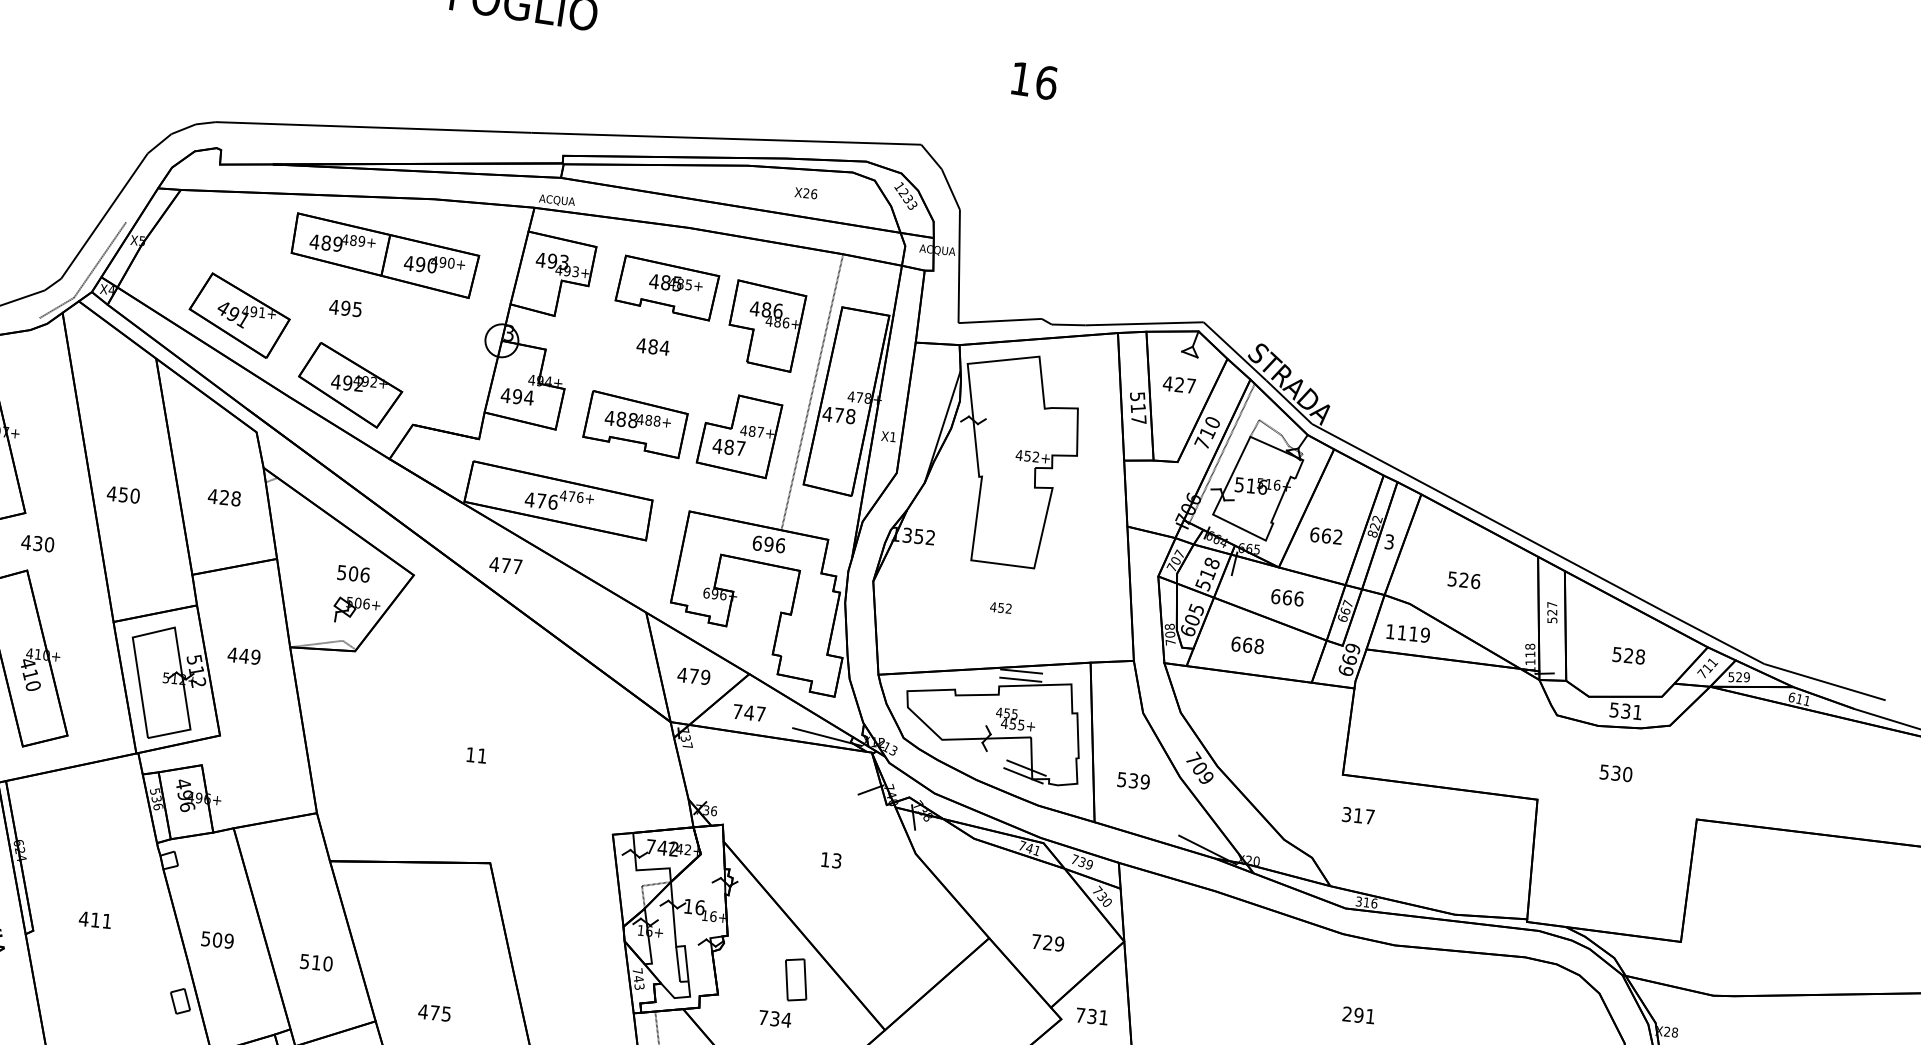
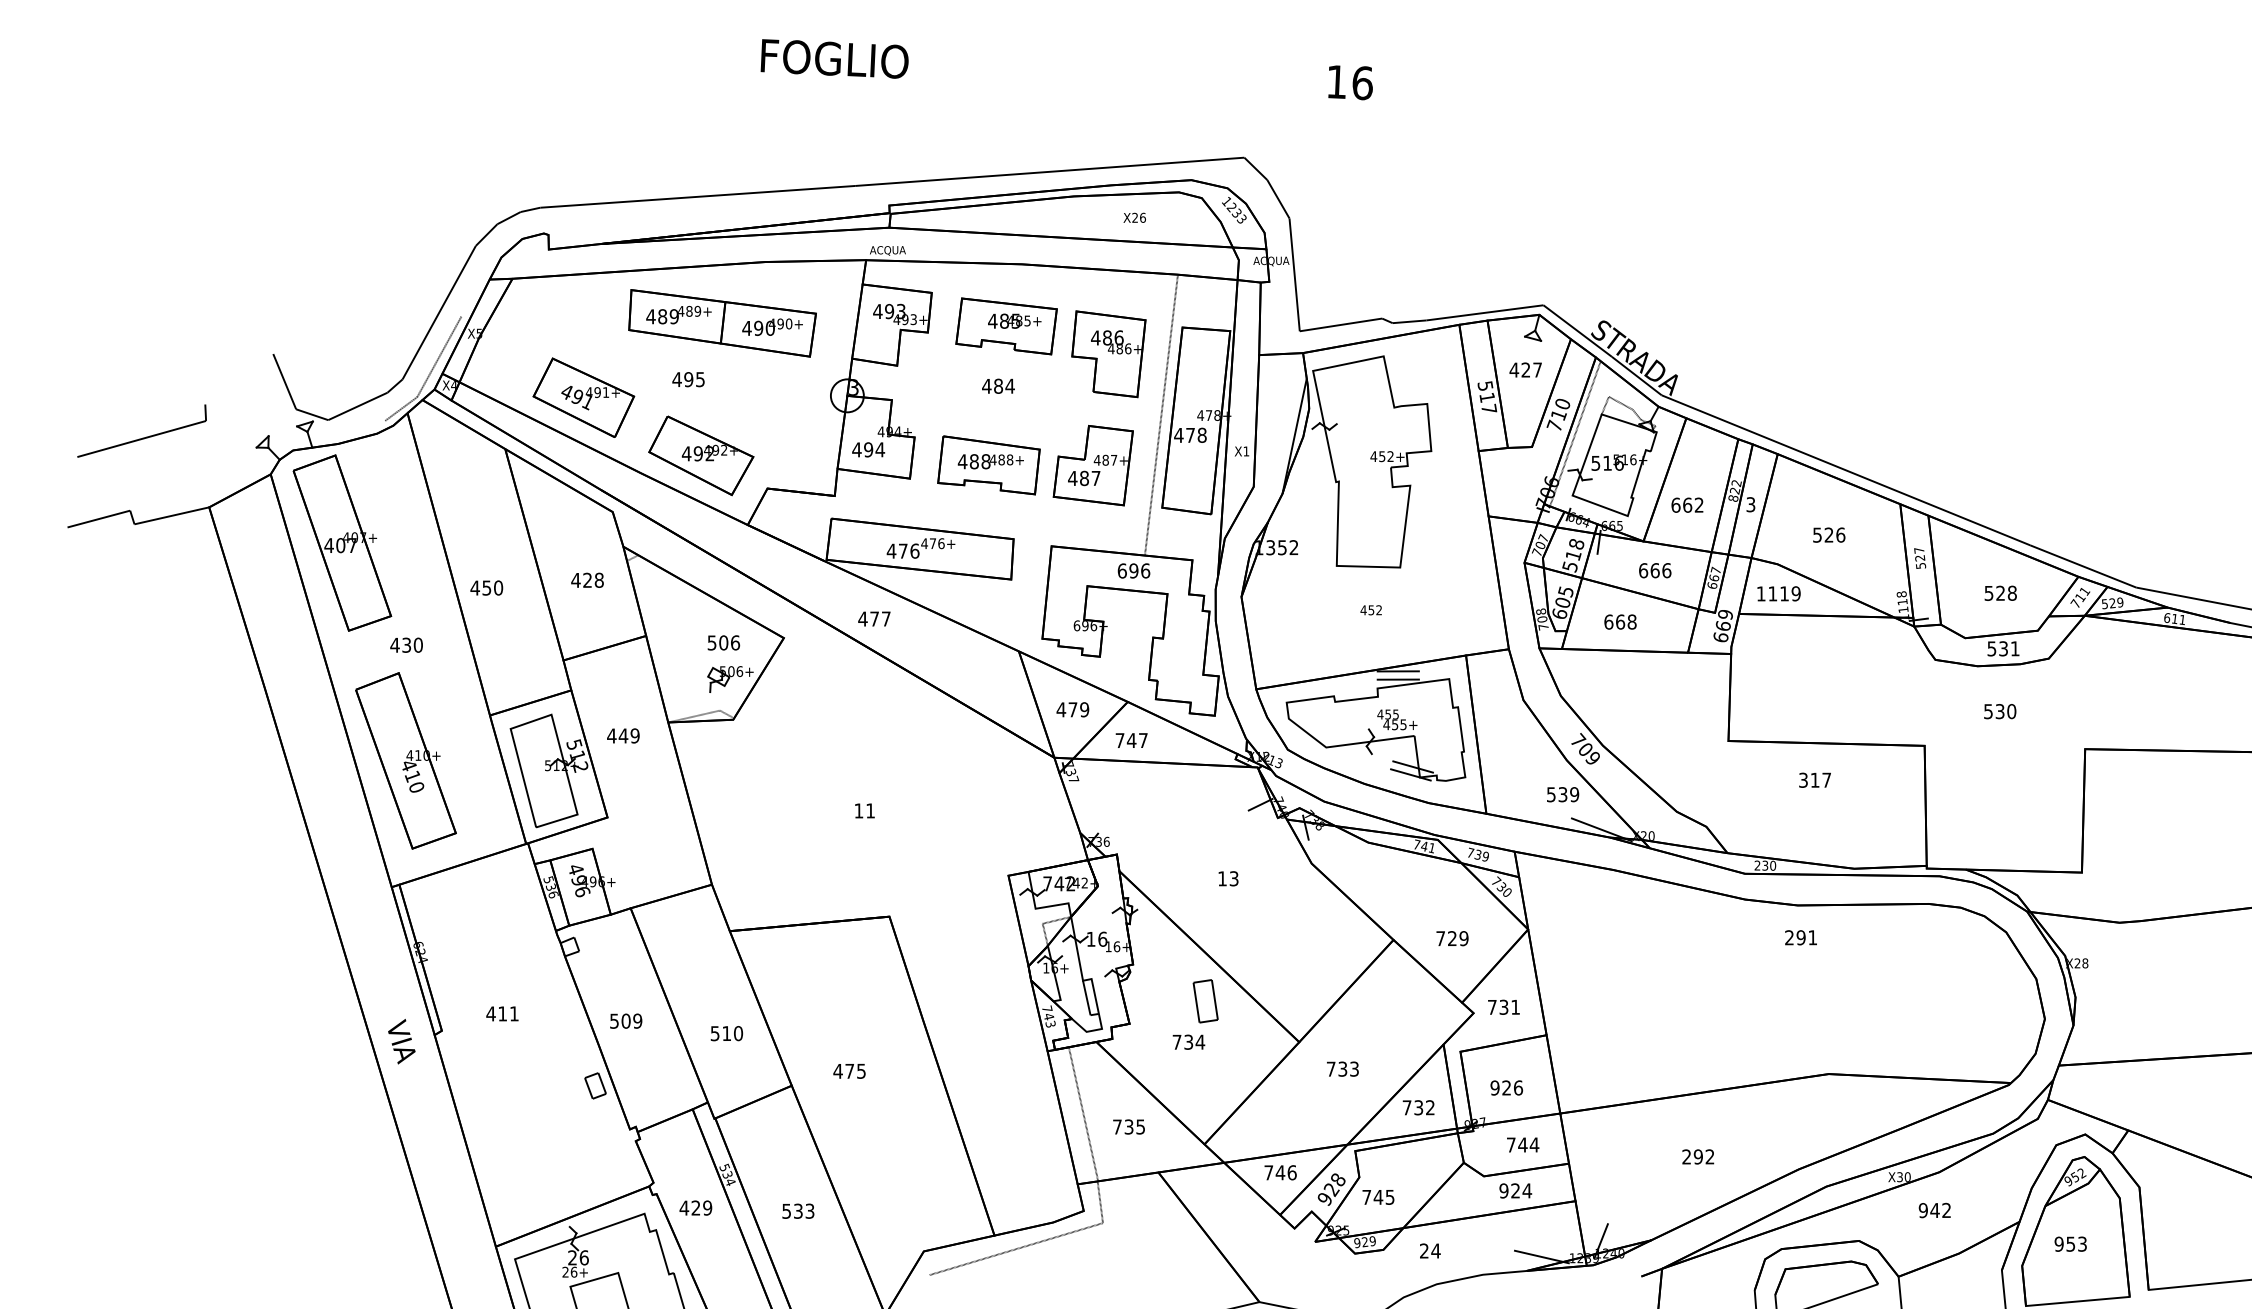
line: (827, 736) -> (1211, 756), removed
text: (1134, 780) -> (1563, 794), moved
text: (1357, 814) -> (1814, 779), moved
text: (1366, 902) -> (1765, 865), 316 -> 230
text: (1358, 1015) -> (1800, 937), moved

